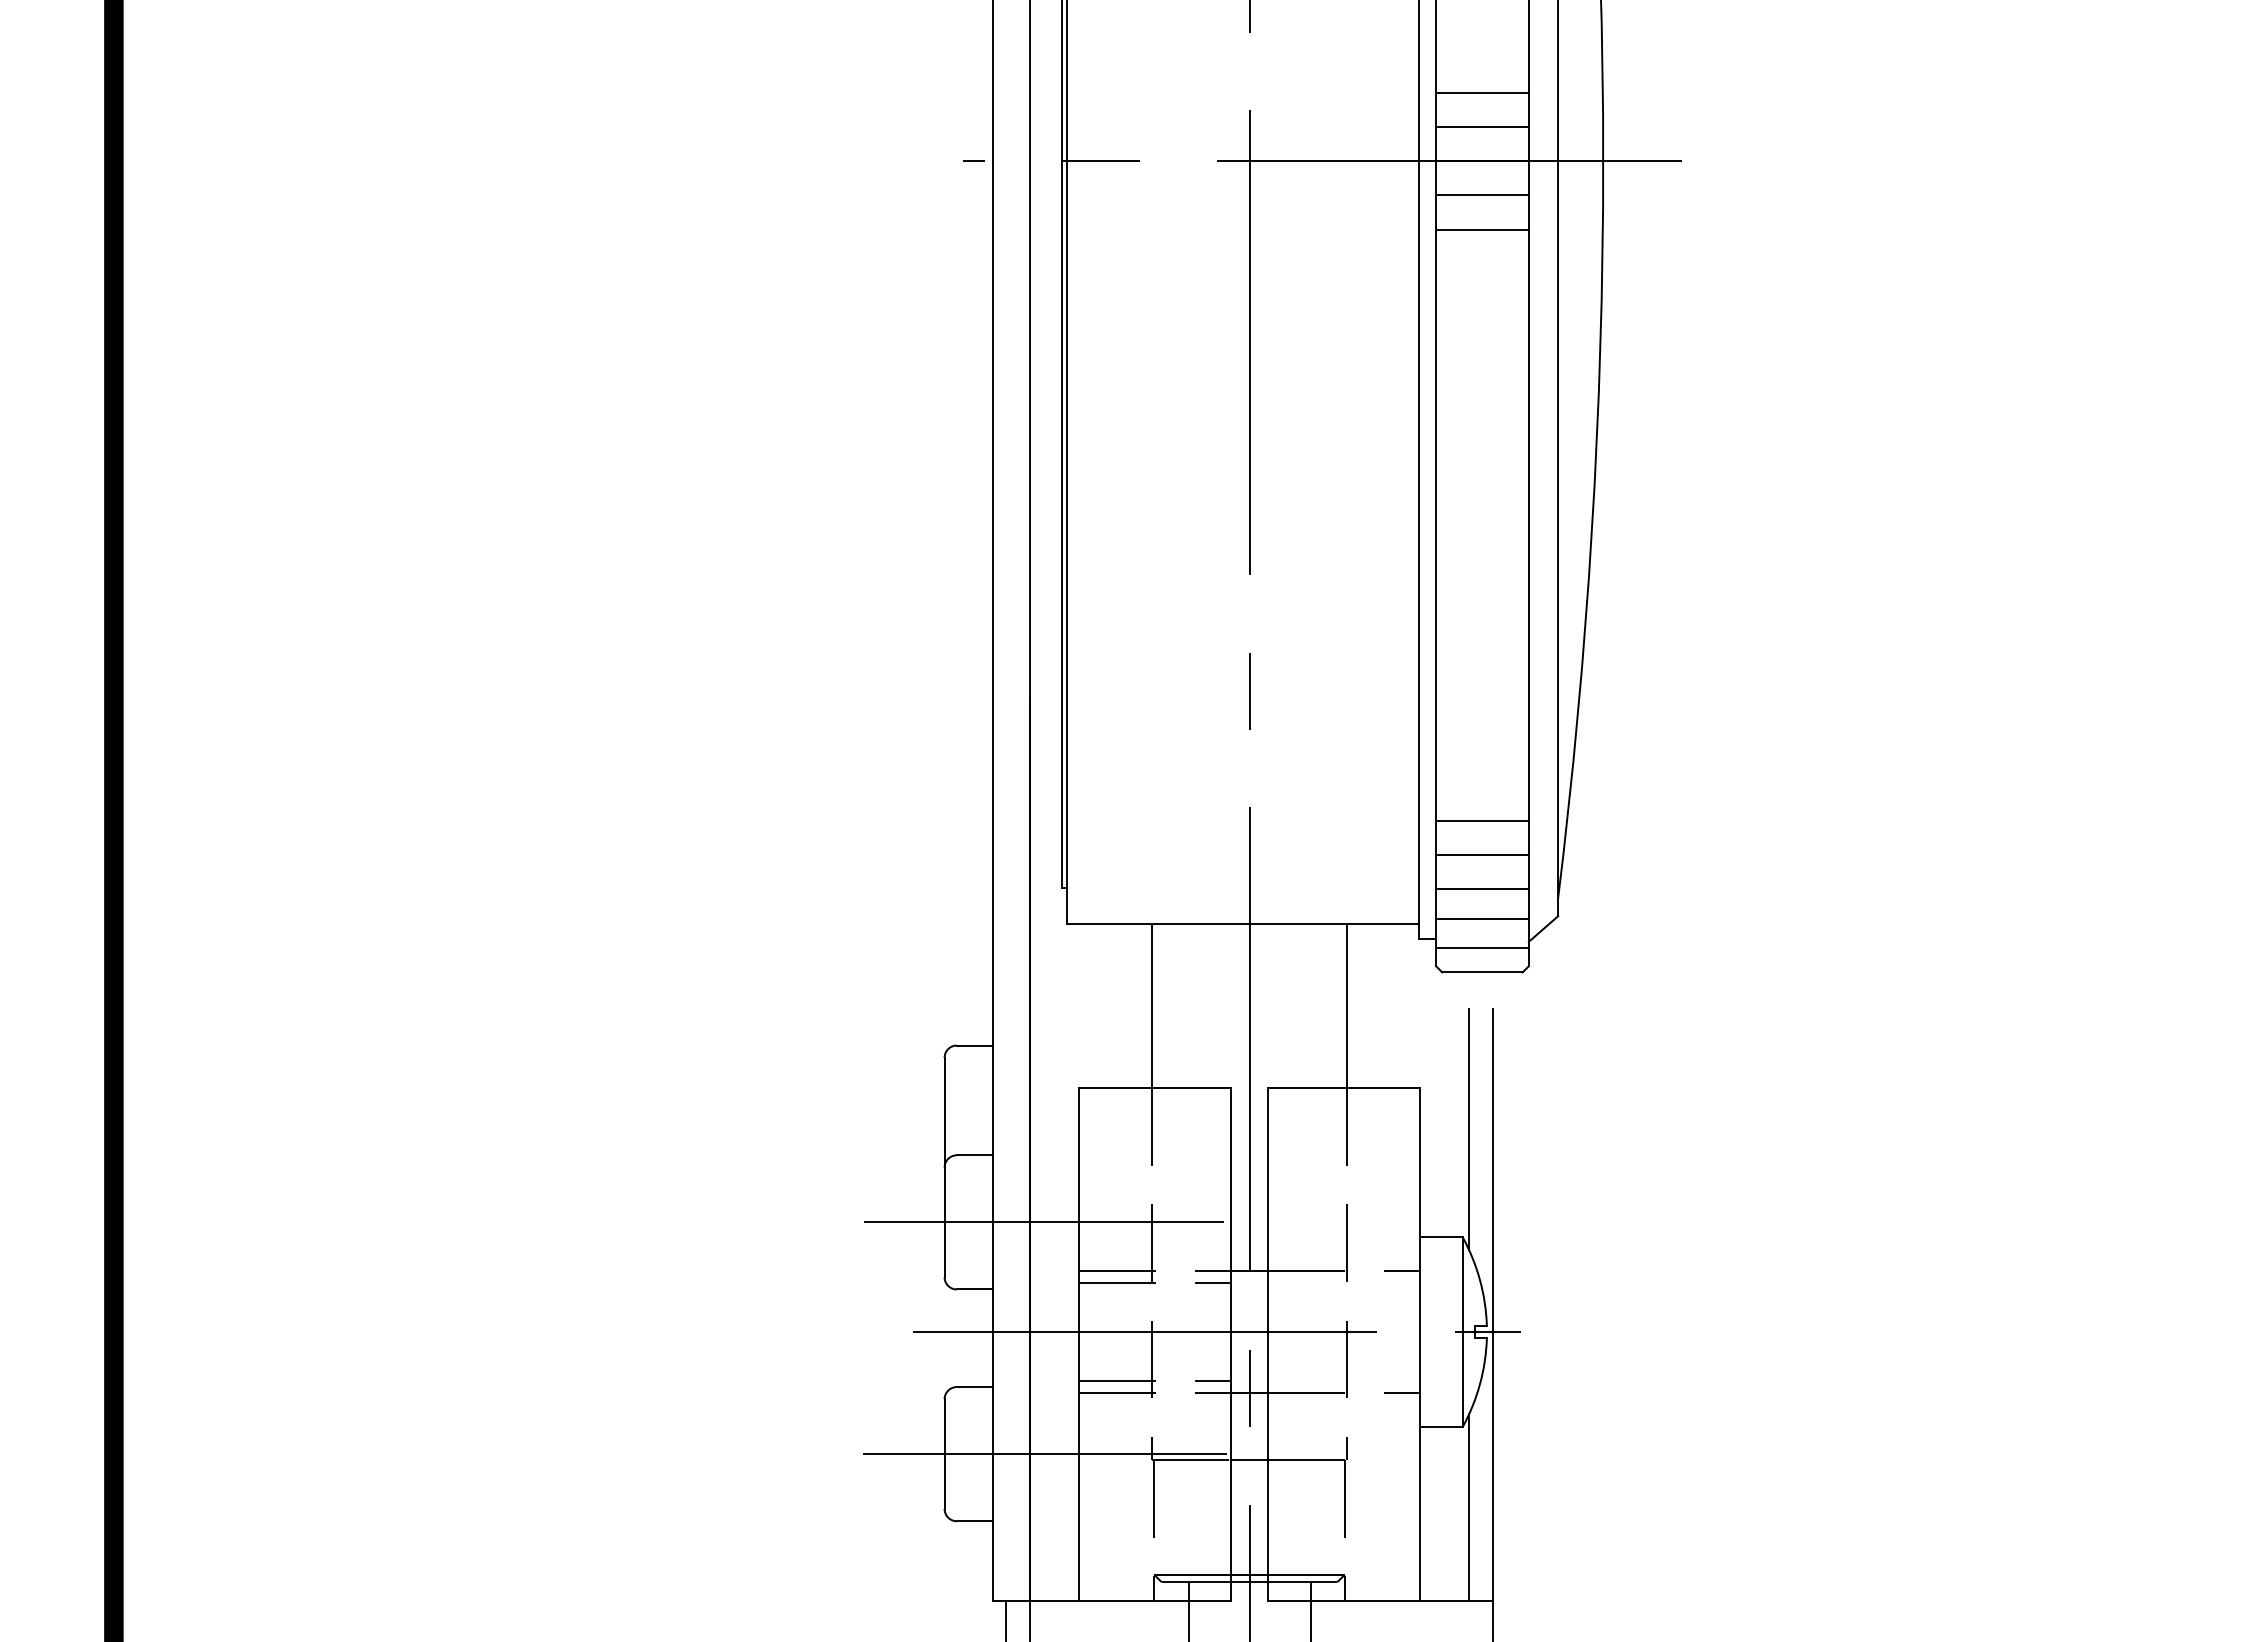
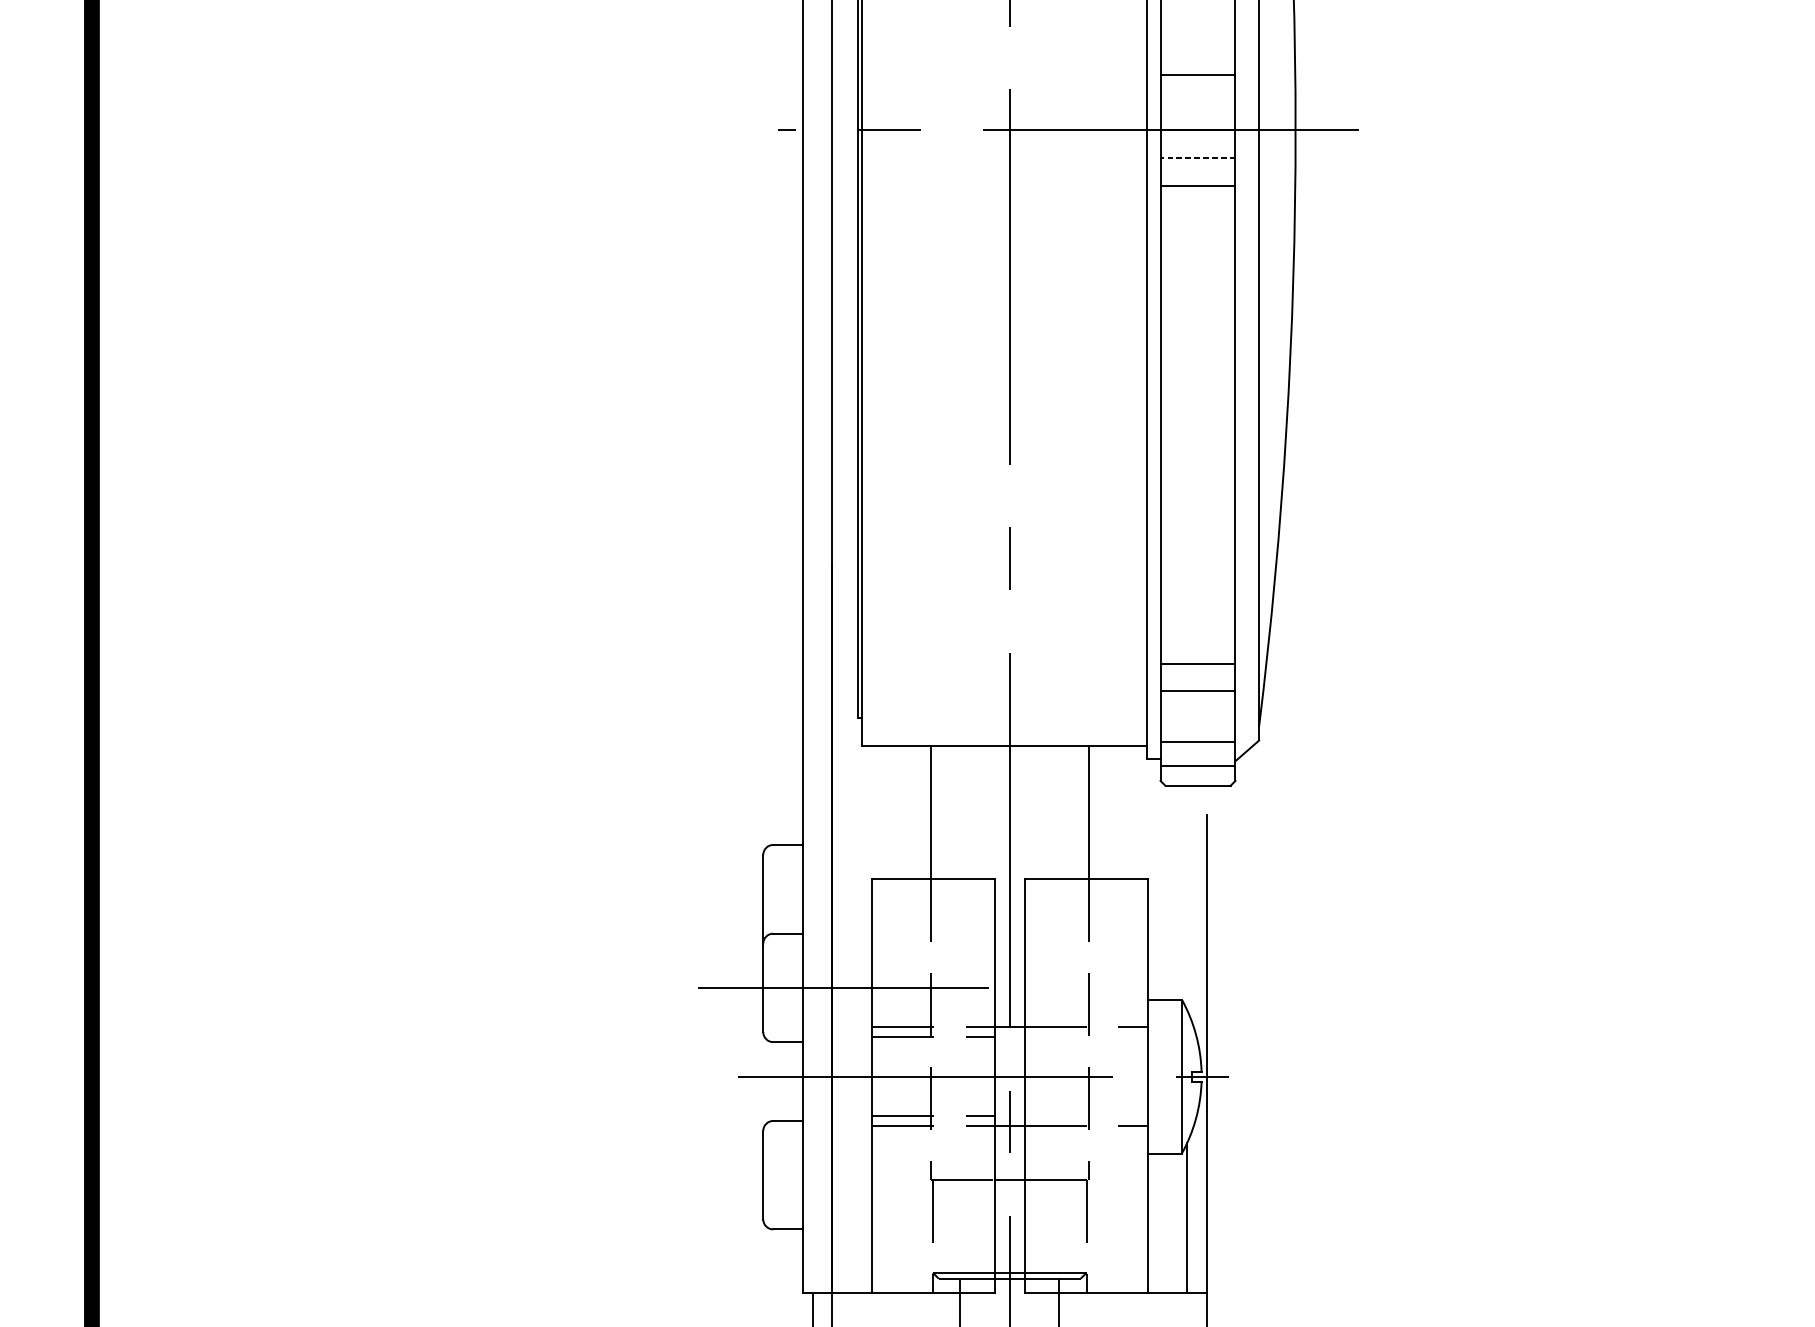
line: (1482, 127) -> (1198, 103), removed
line: (1481, 195) -> (1197, 157), solid -> dashed
line: (1482, 889) -> (1198, 718), removed
line: (1469, 1128) -> (1187, 912), removed
line: (1044, 1454) -> (844, 1175), removed

